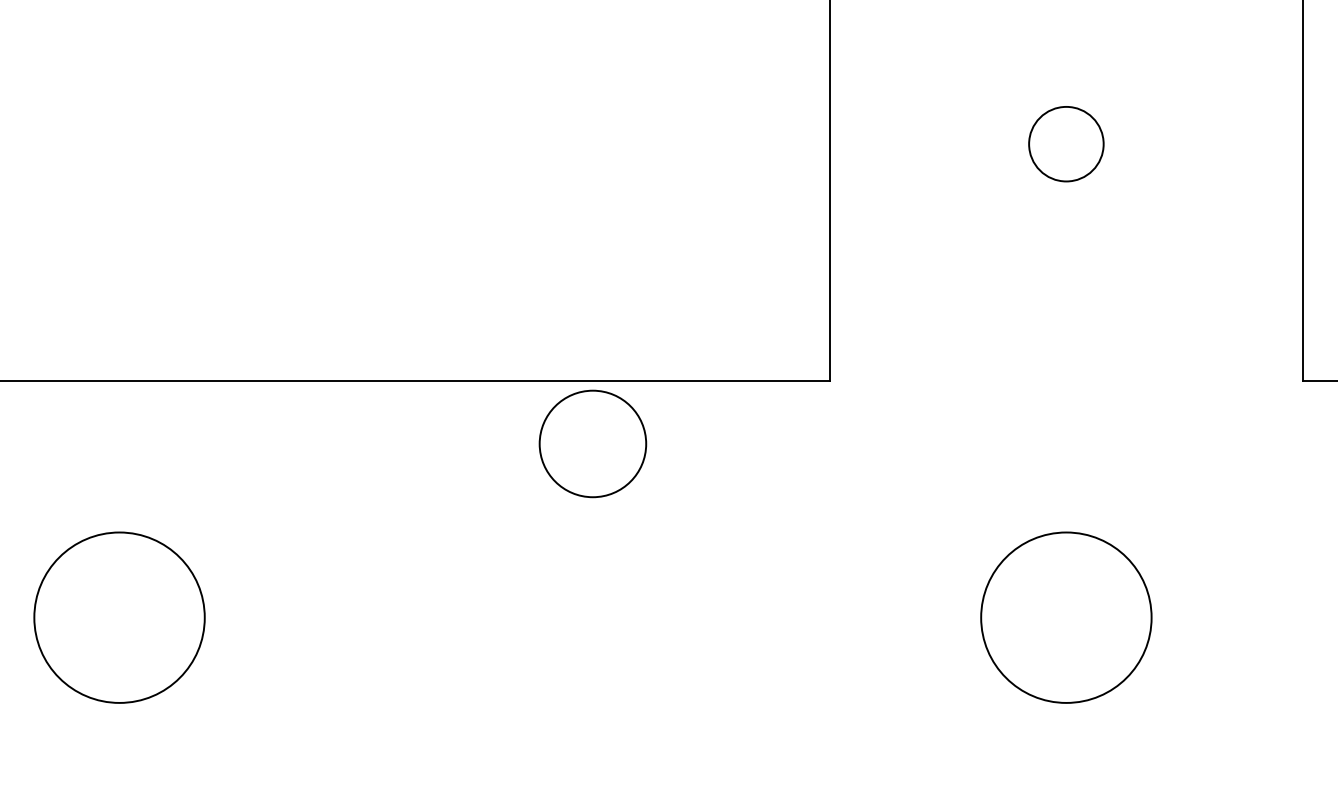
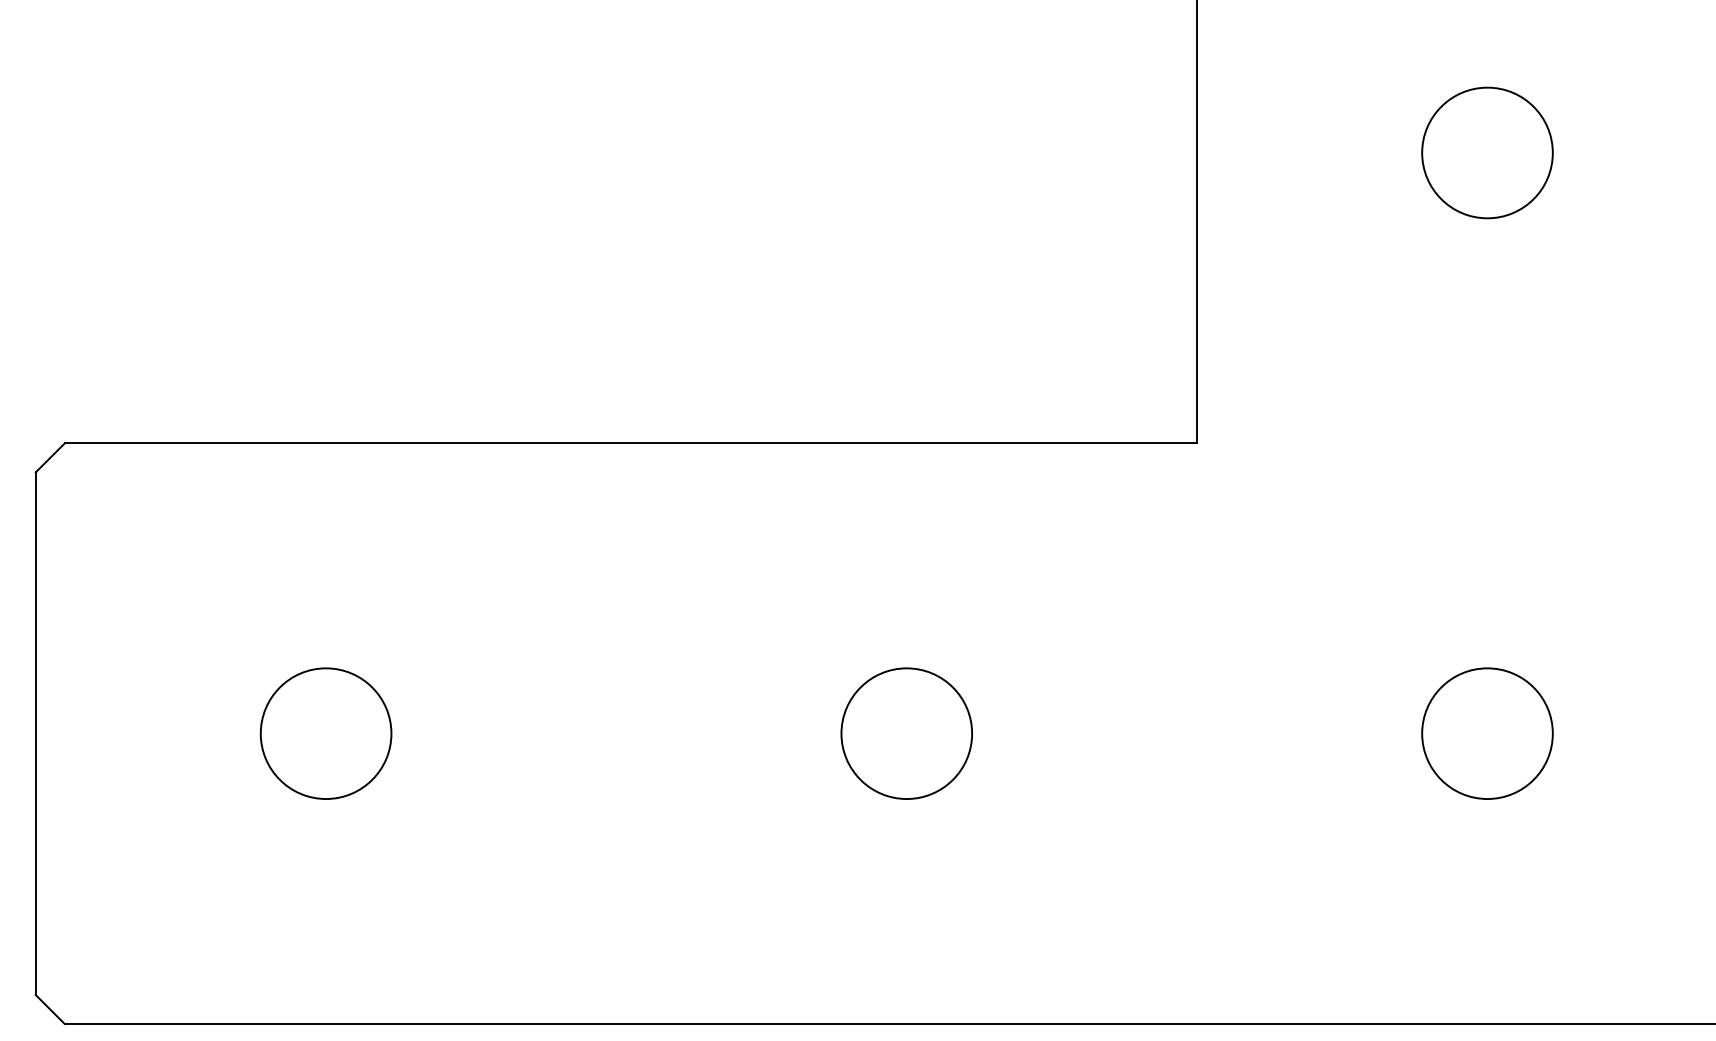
circle: (1066, 143) -> (1487, 152), size x1.43
circle: (592, 443) -> (906, 733), moved
circle: (119, 617) -> (325, 733), size x0.62
circle: (1066, 617) -> (1487, 733), size x0.62

